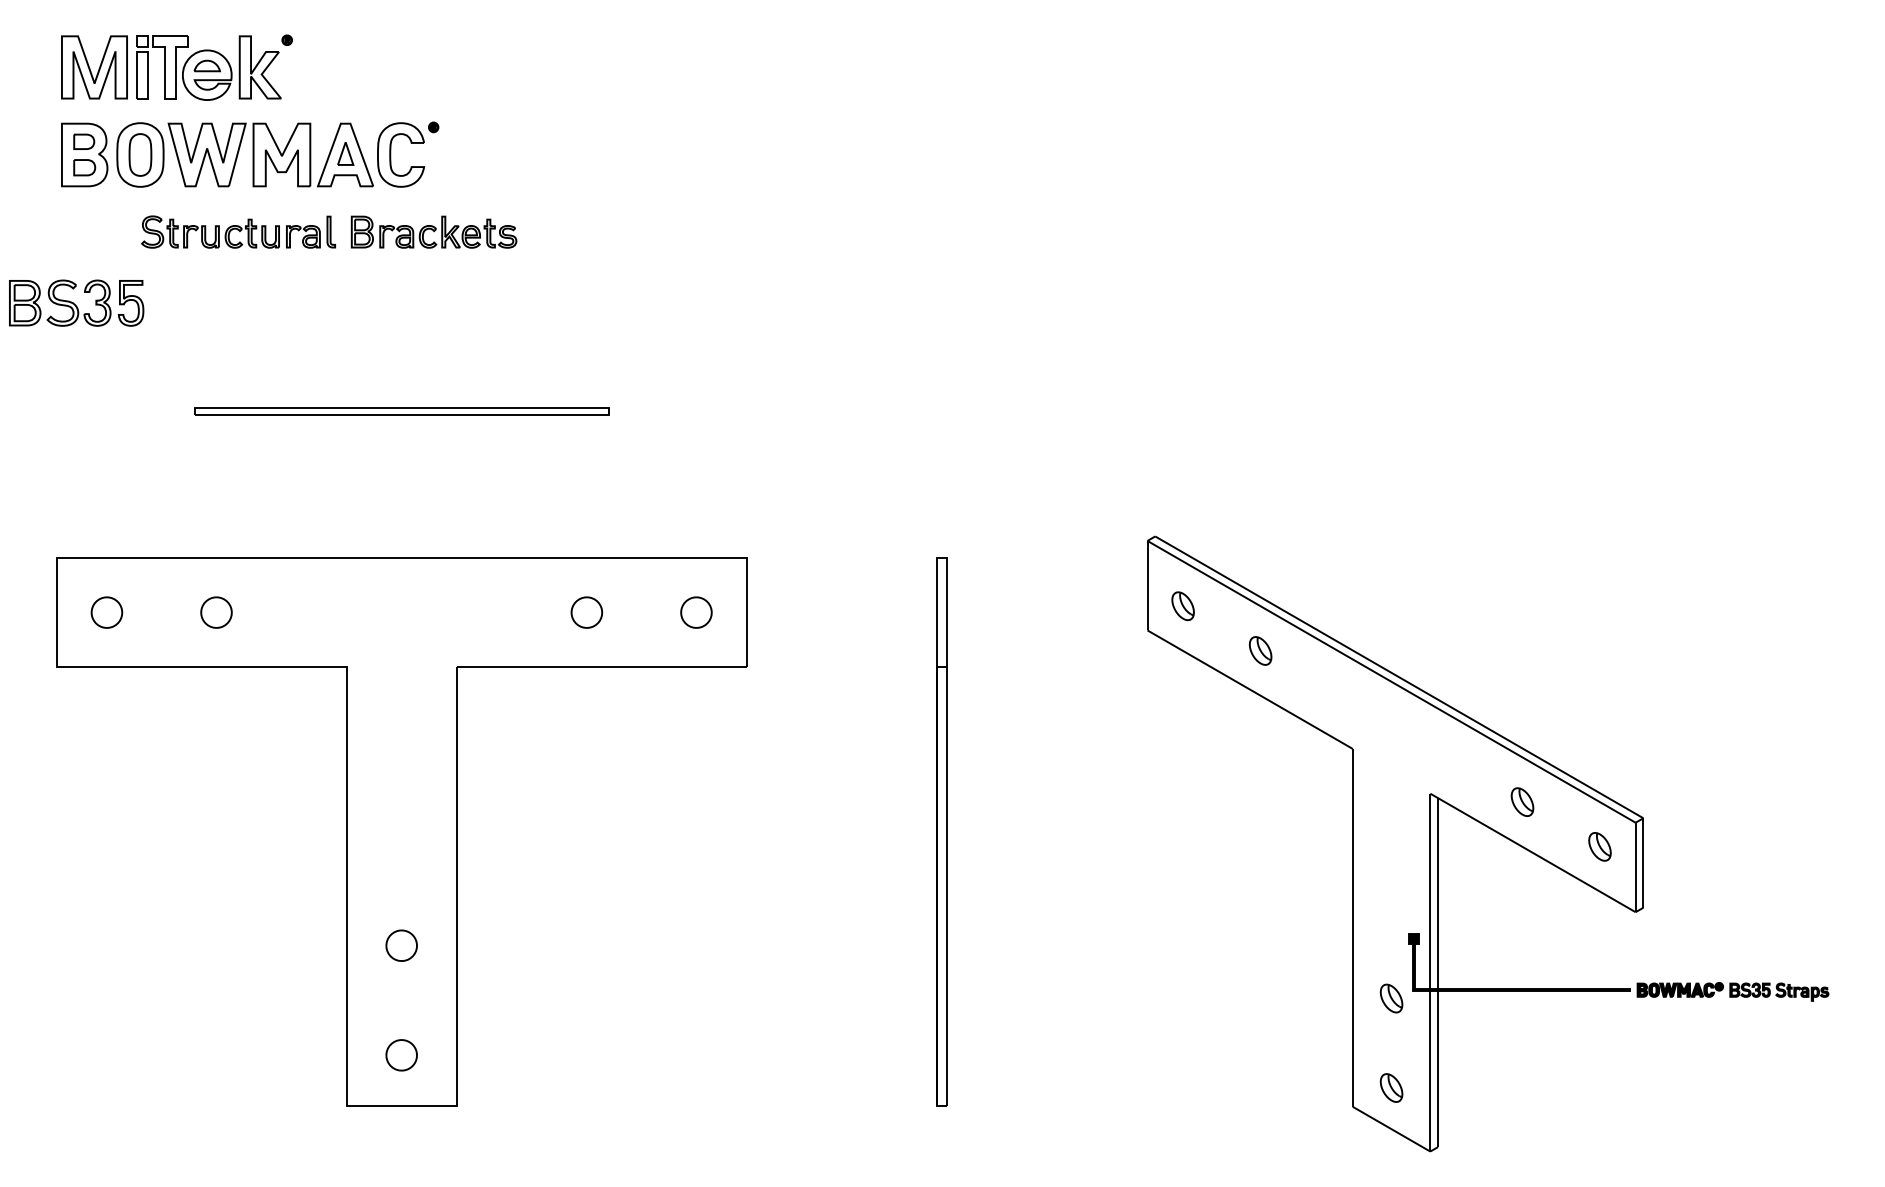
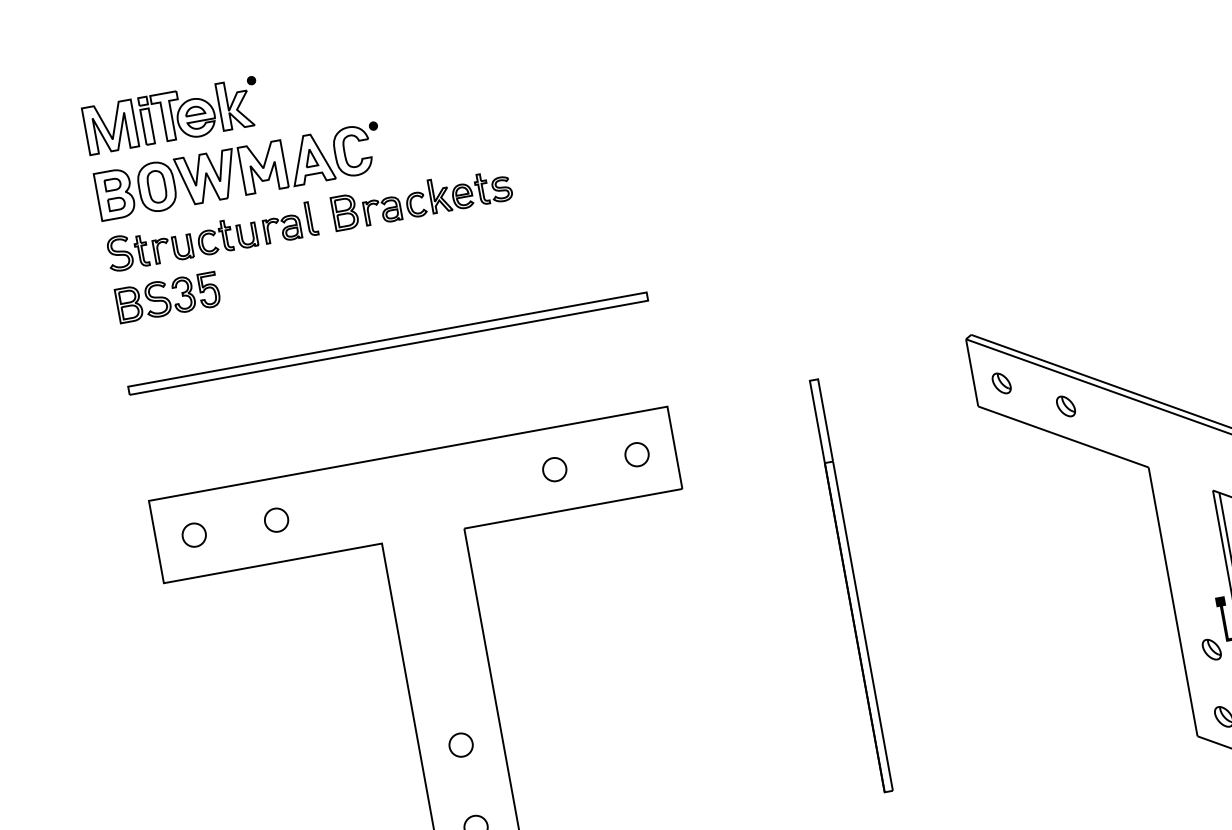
part: (328, 231) -> (308, 218), size x1.43
part: (76, 302) -> (167, 297), moved
part: (401, 411) -> (388, 343), size x1.67

